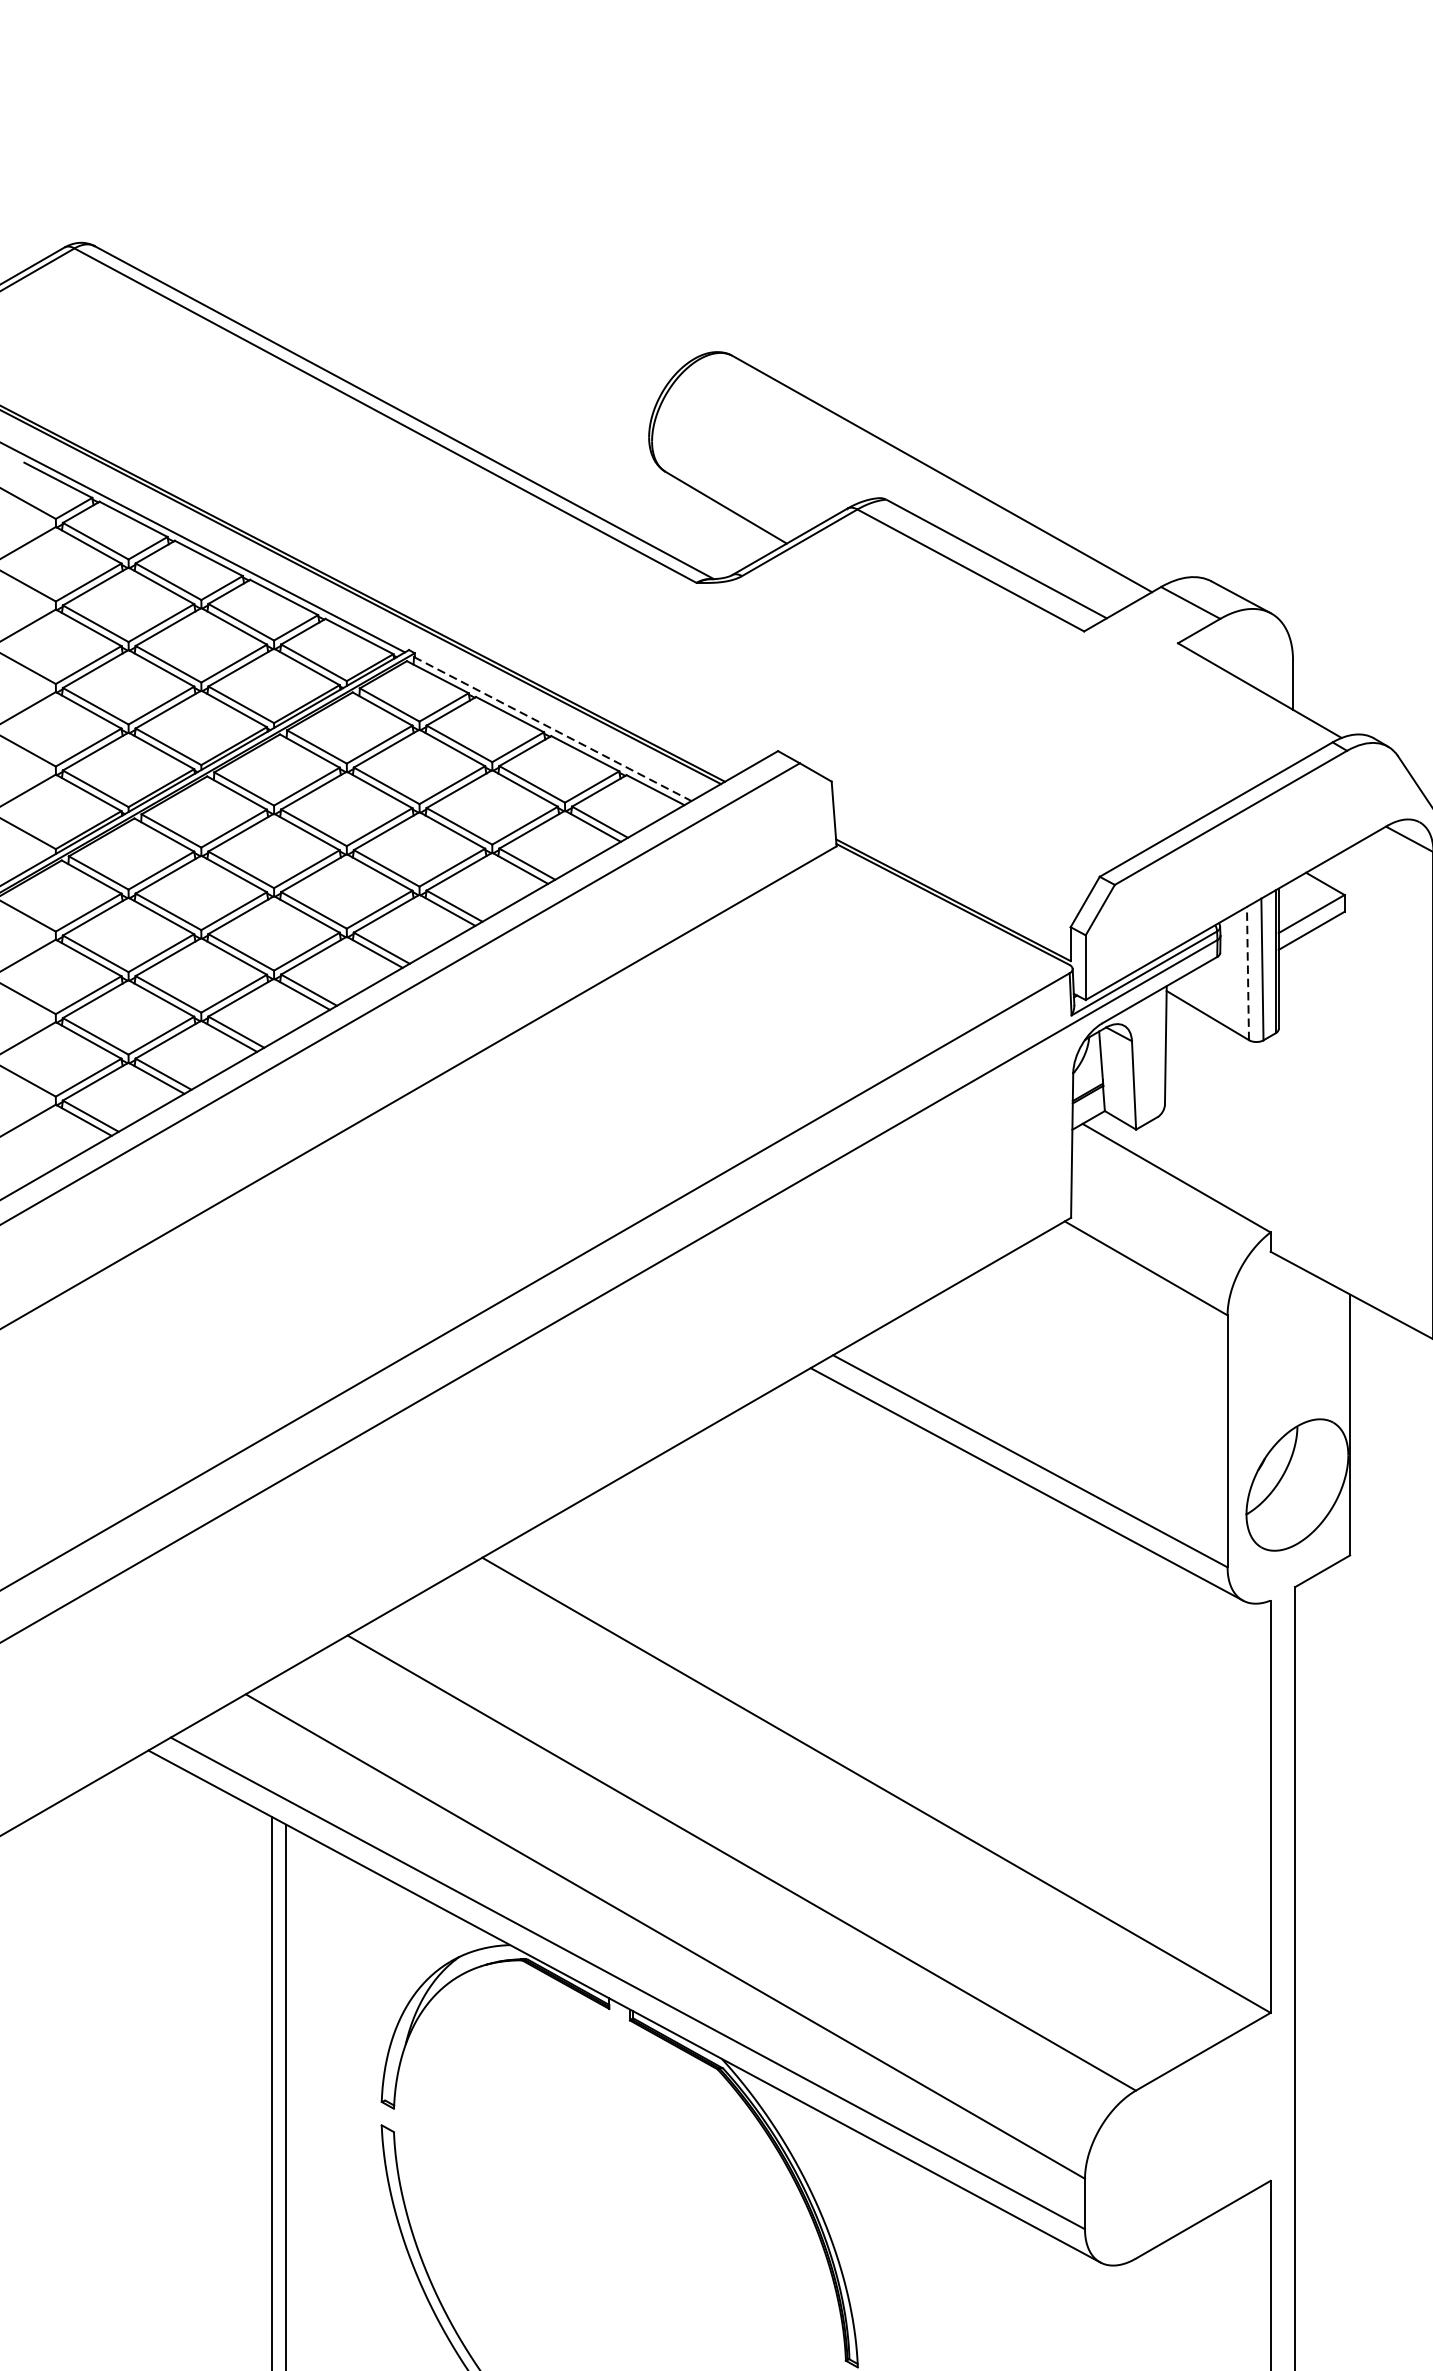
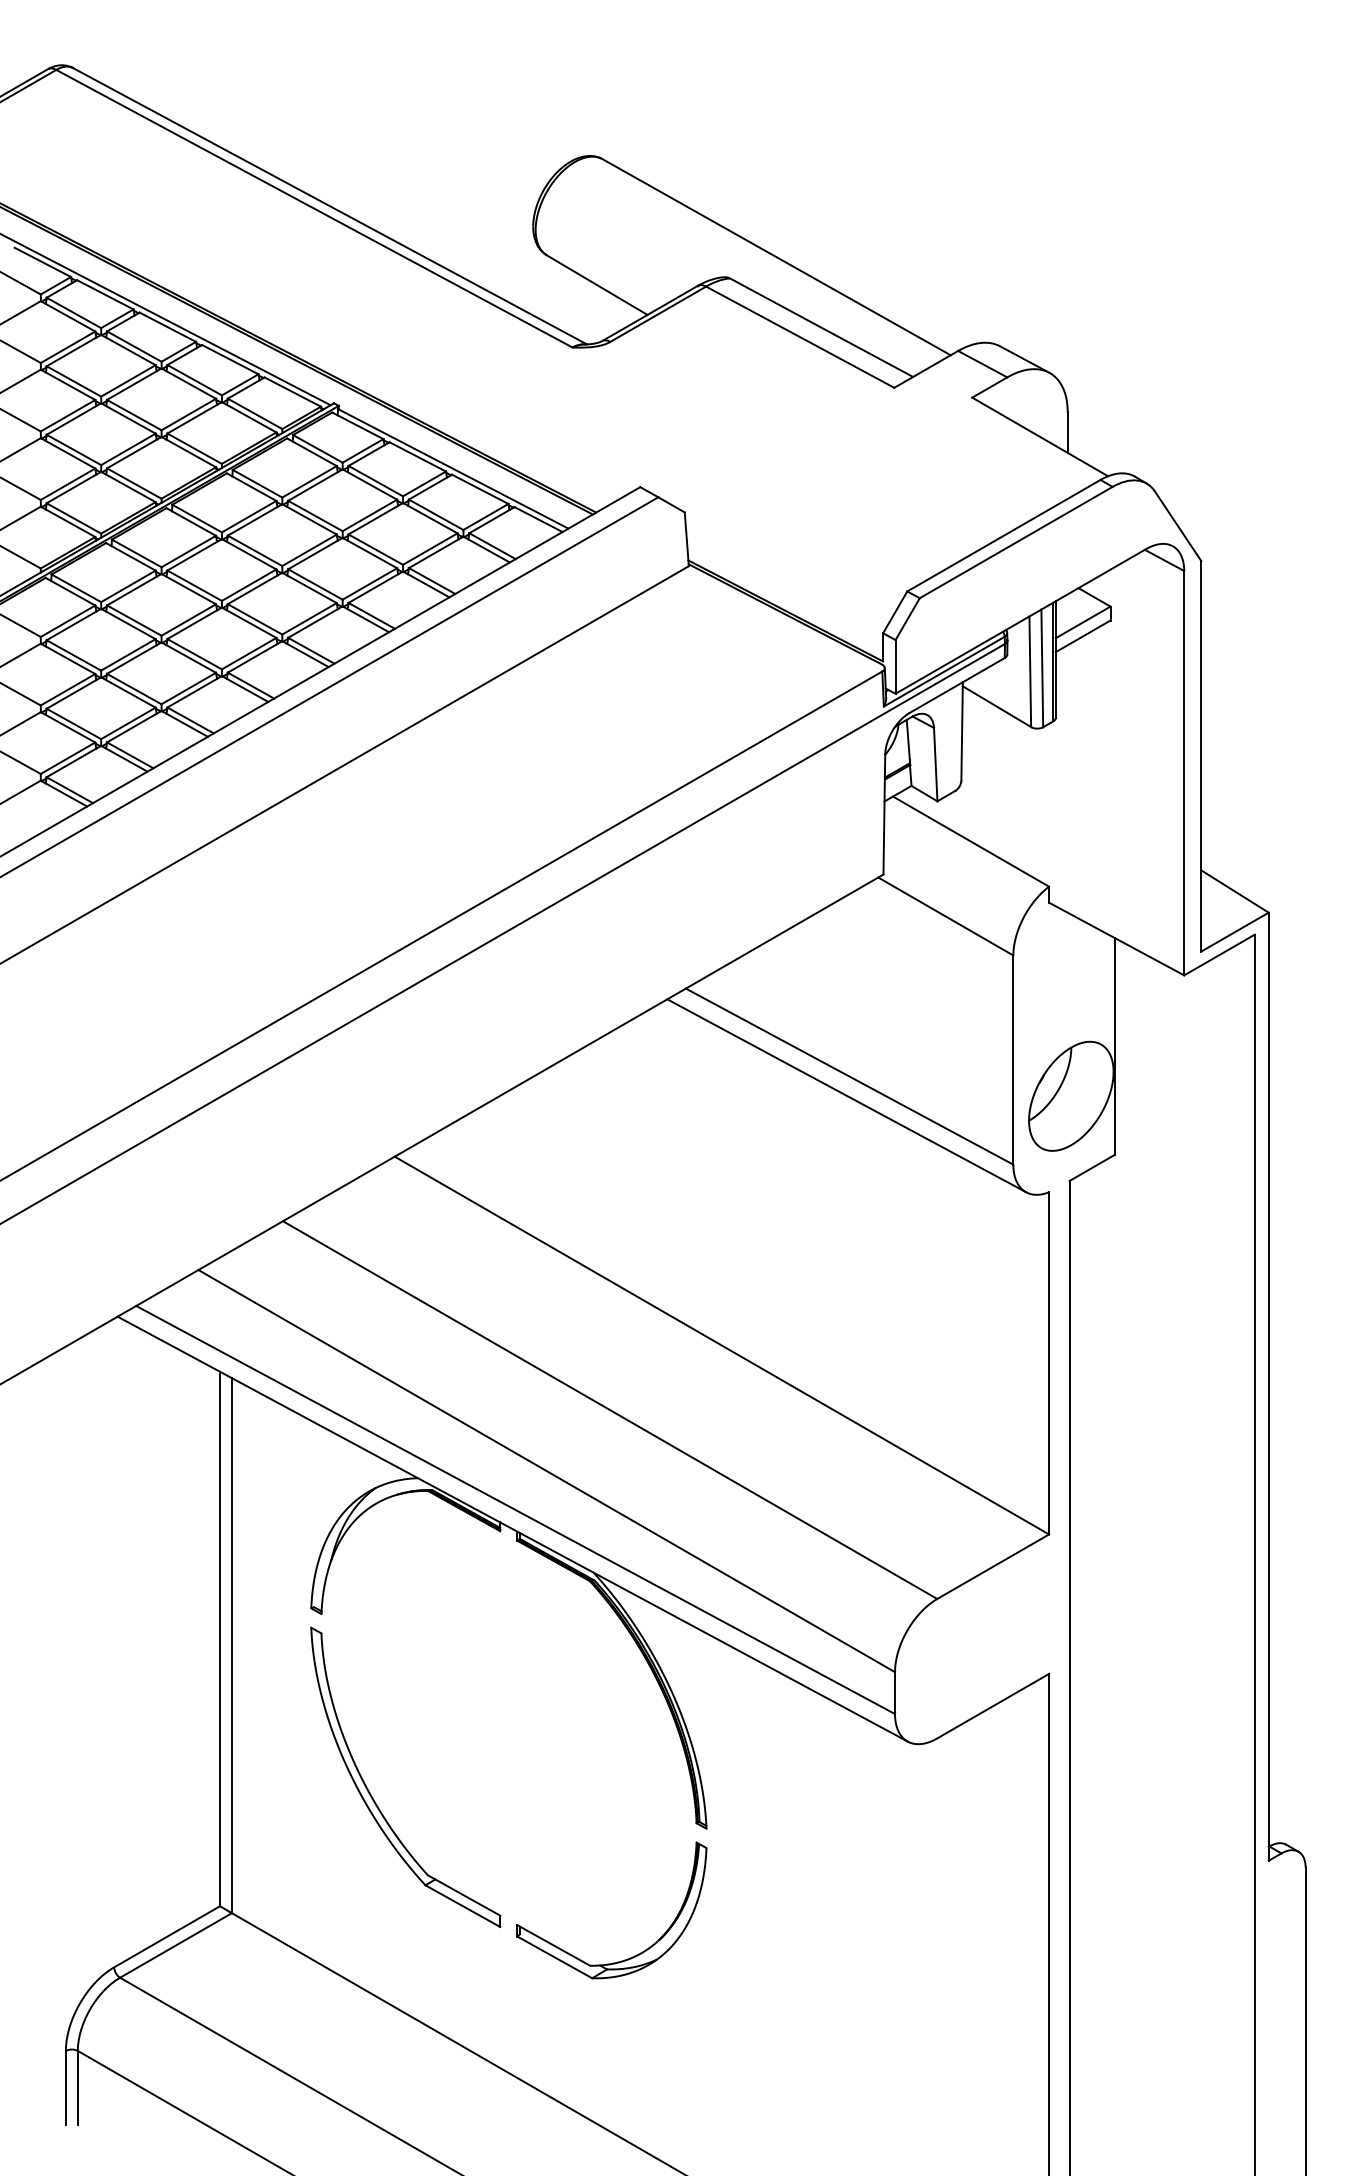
line: (553, 728) -> (453, 468), dashed -> solid
line: (1248, 973) -> (1030, 671), dashed -> solid

